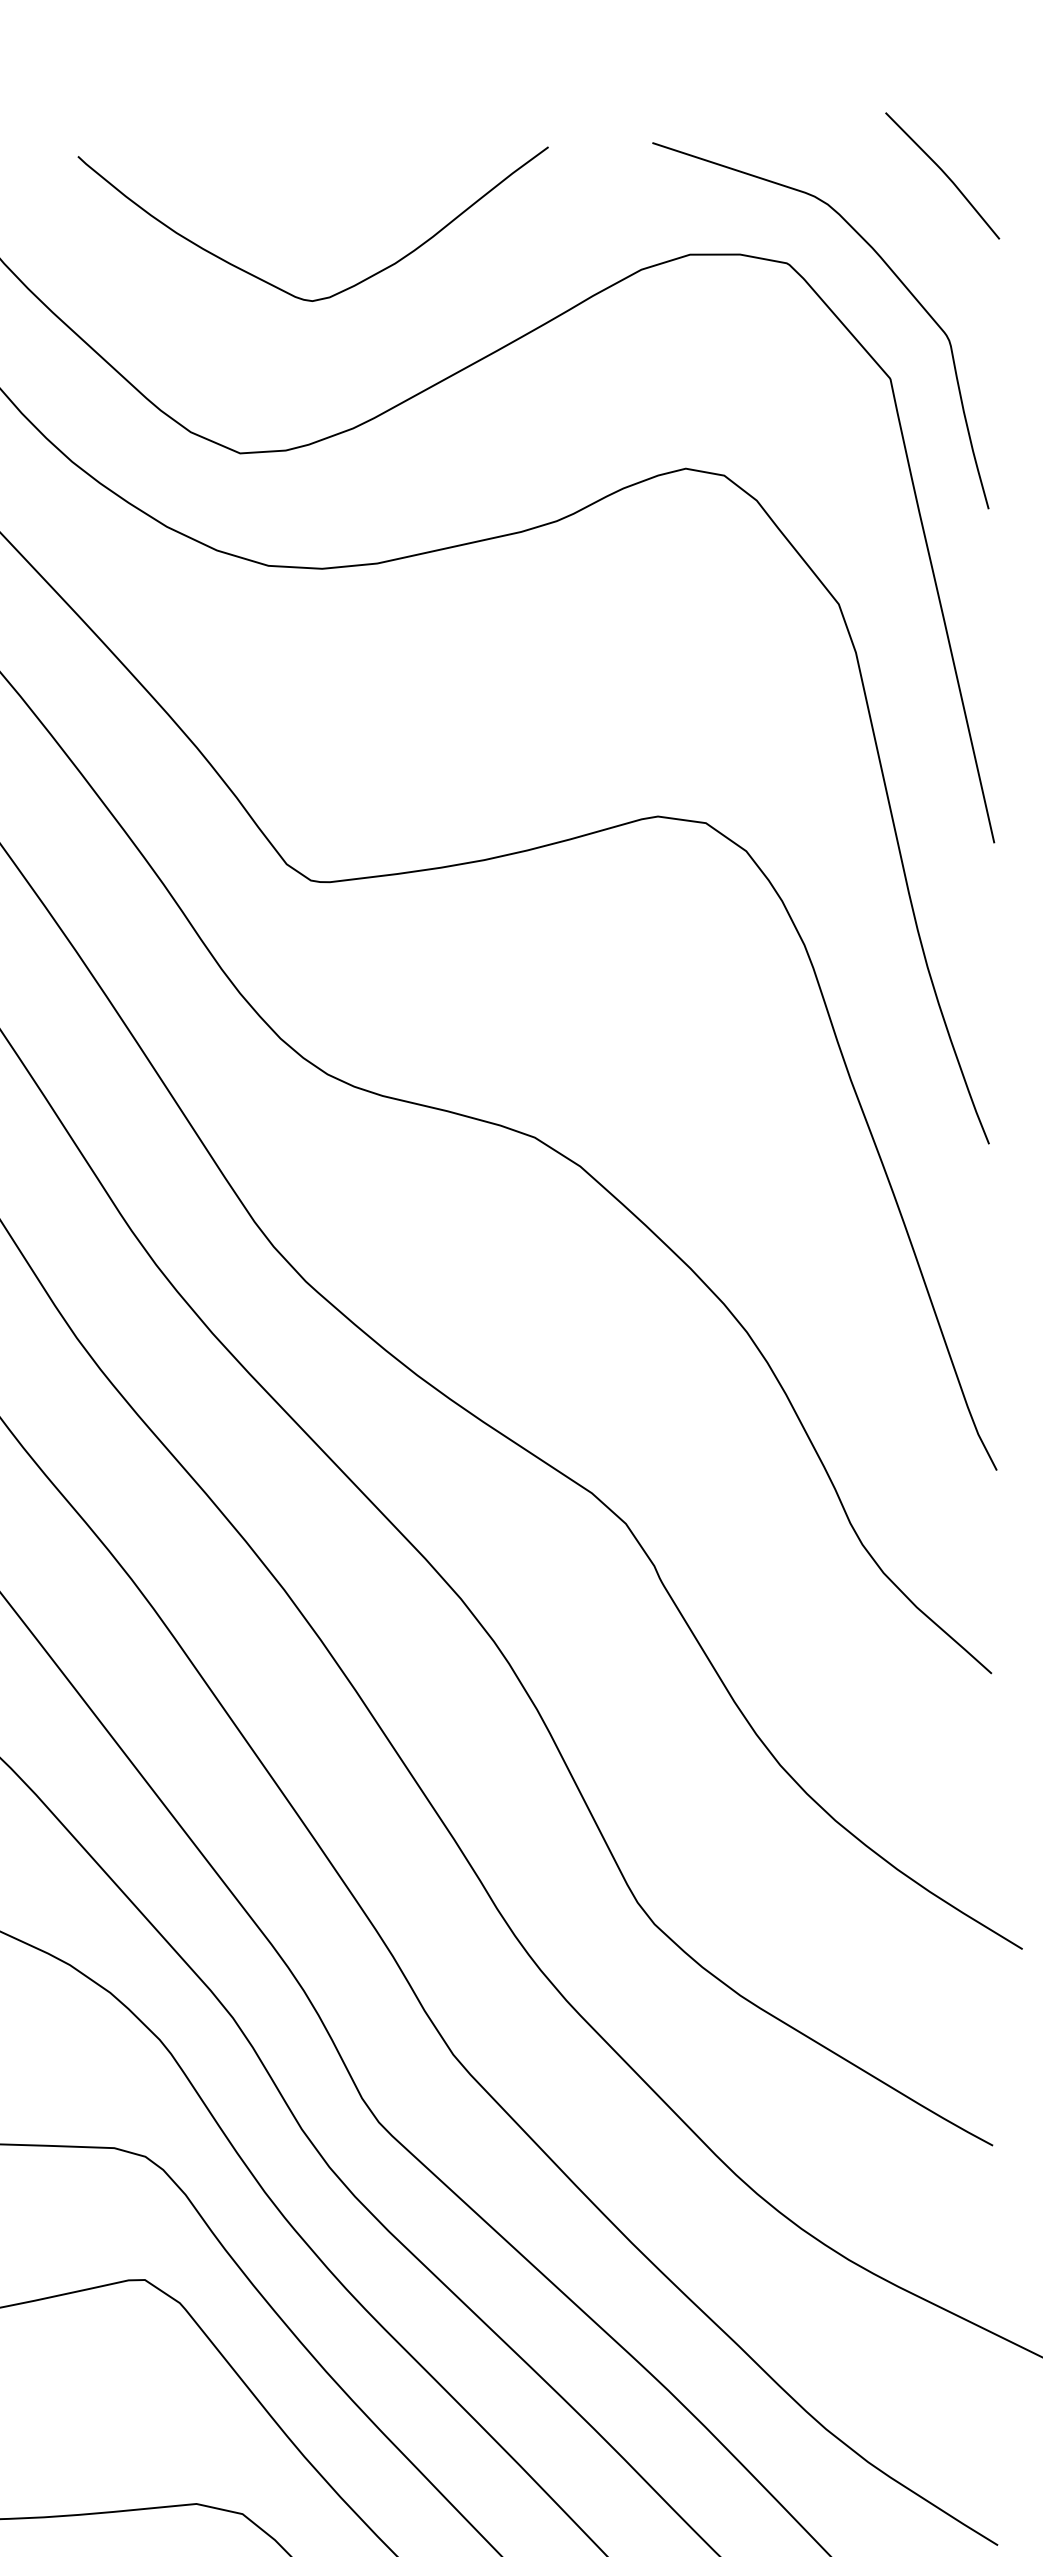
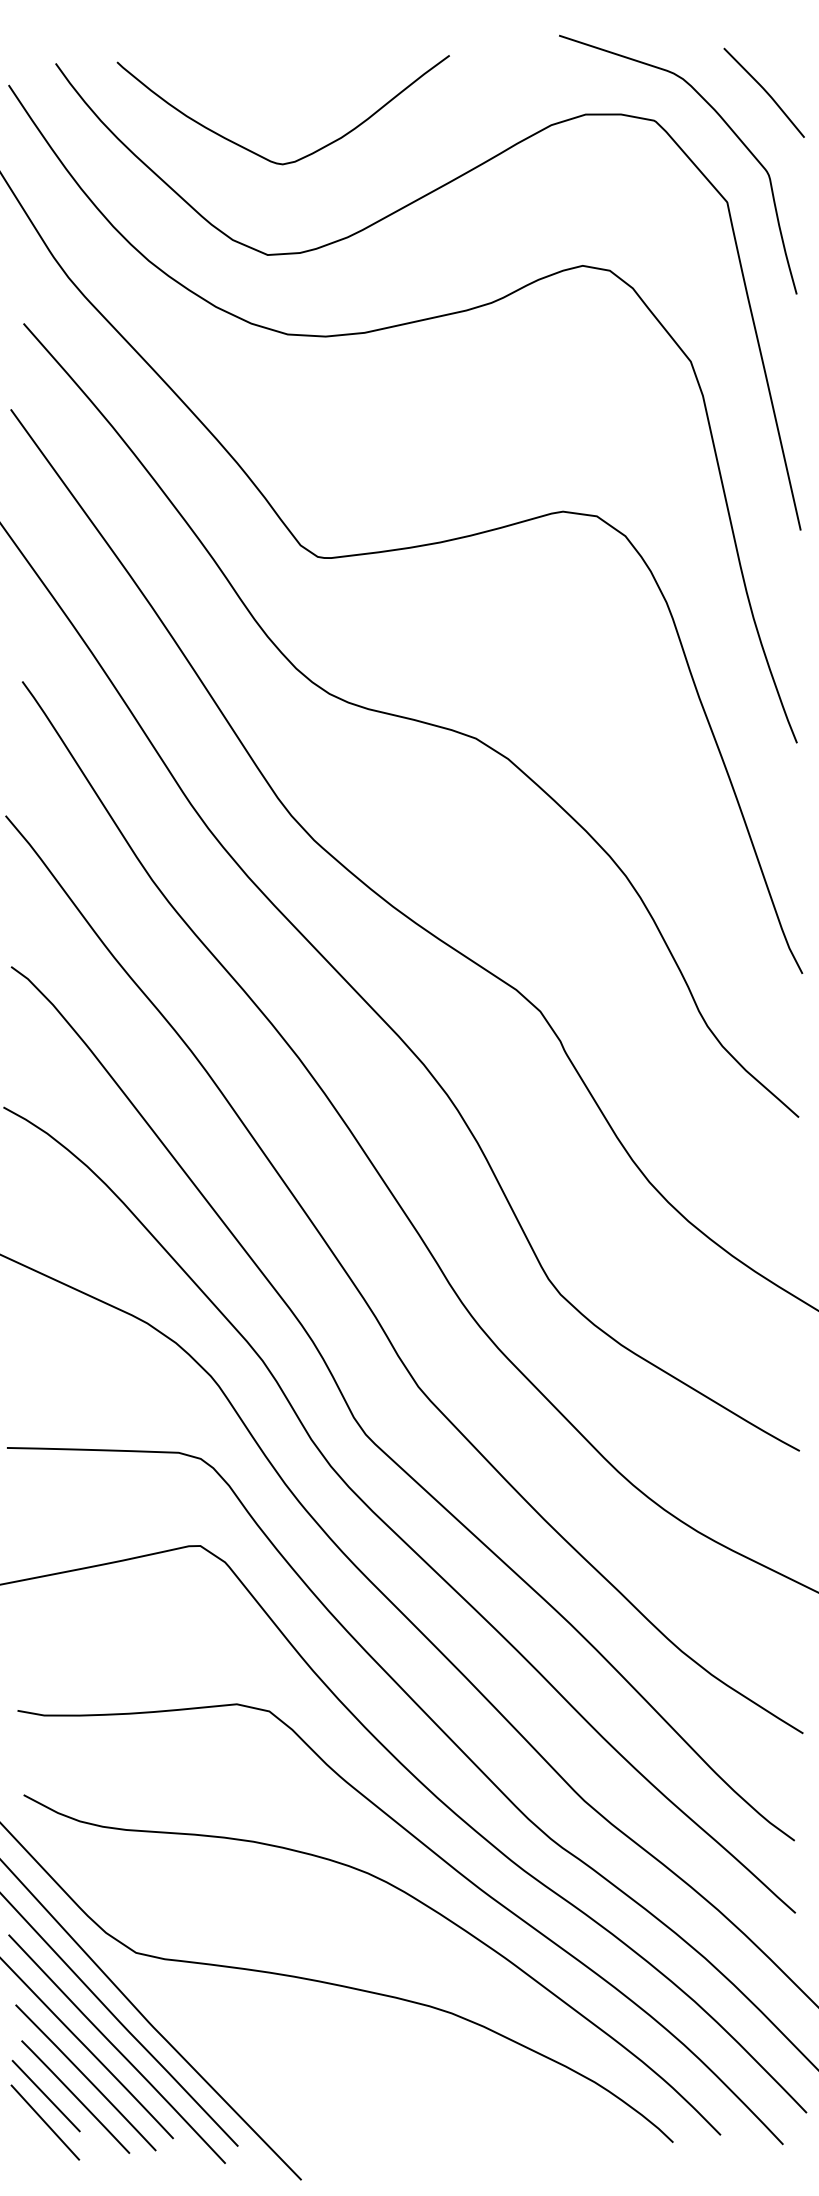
curve: (943, 173) -> (764, 91), moved
curve: (279, 287) -> (259, 154), moved

